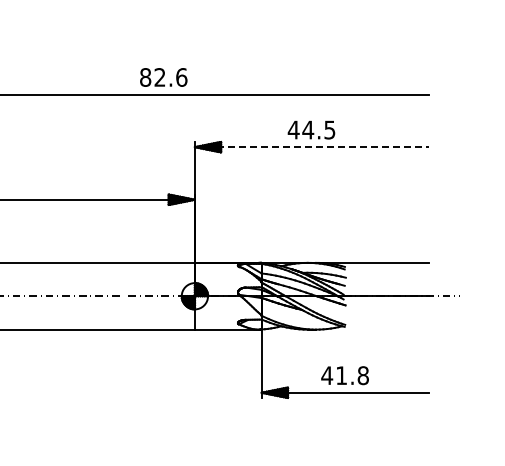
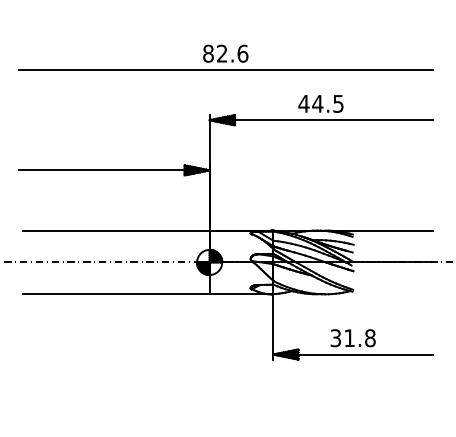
text: (163, 77) -> (225, 53), moved
line: (312, 147) -> (321, 120), dashed -> solid
text: (327, 375) -> (336, 338), 41.8 -> 31.8

